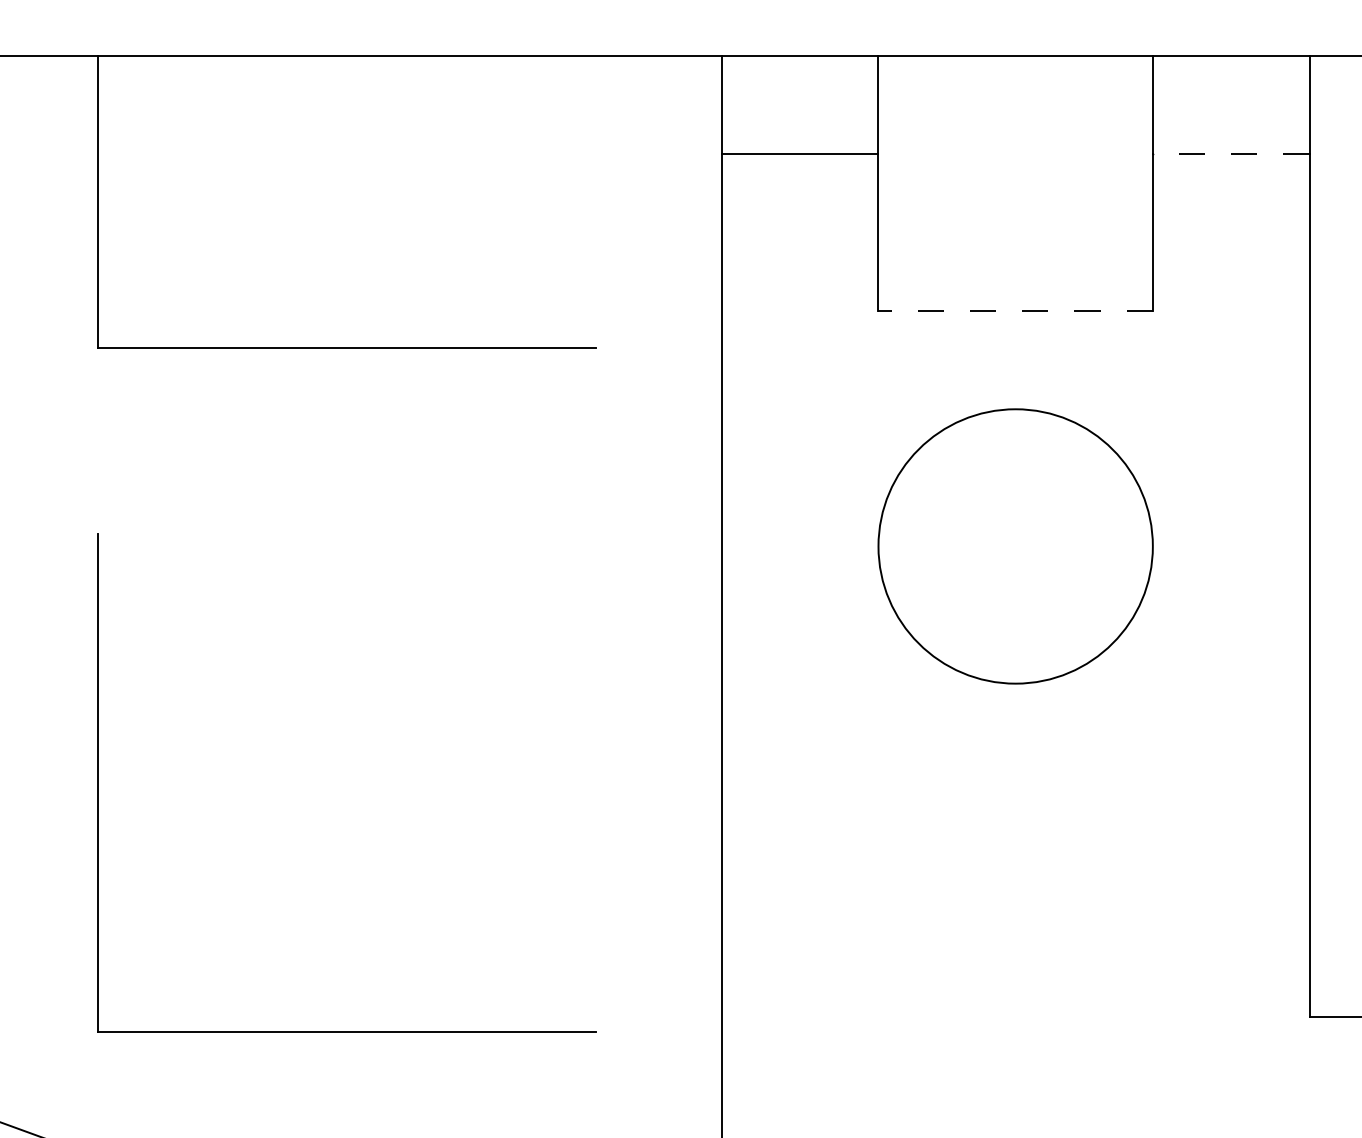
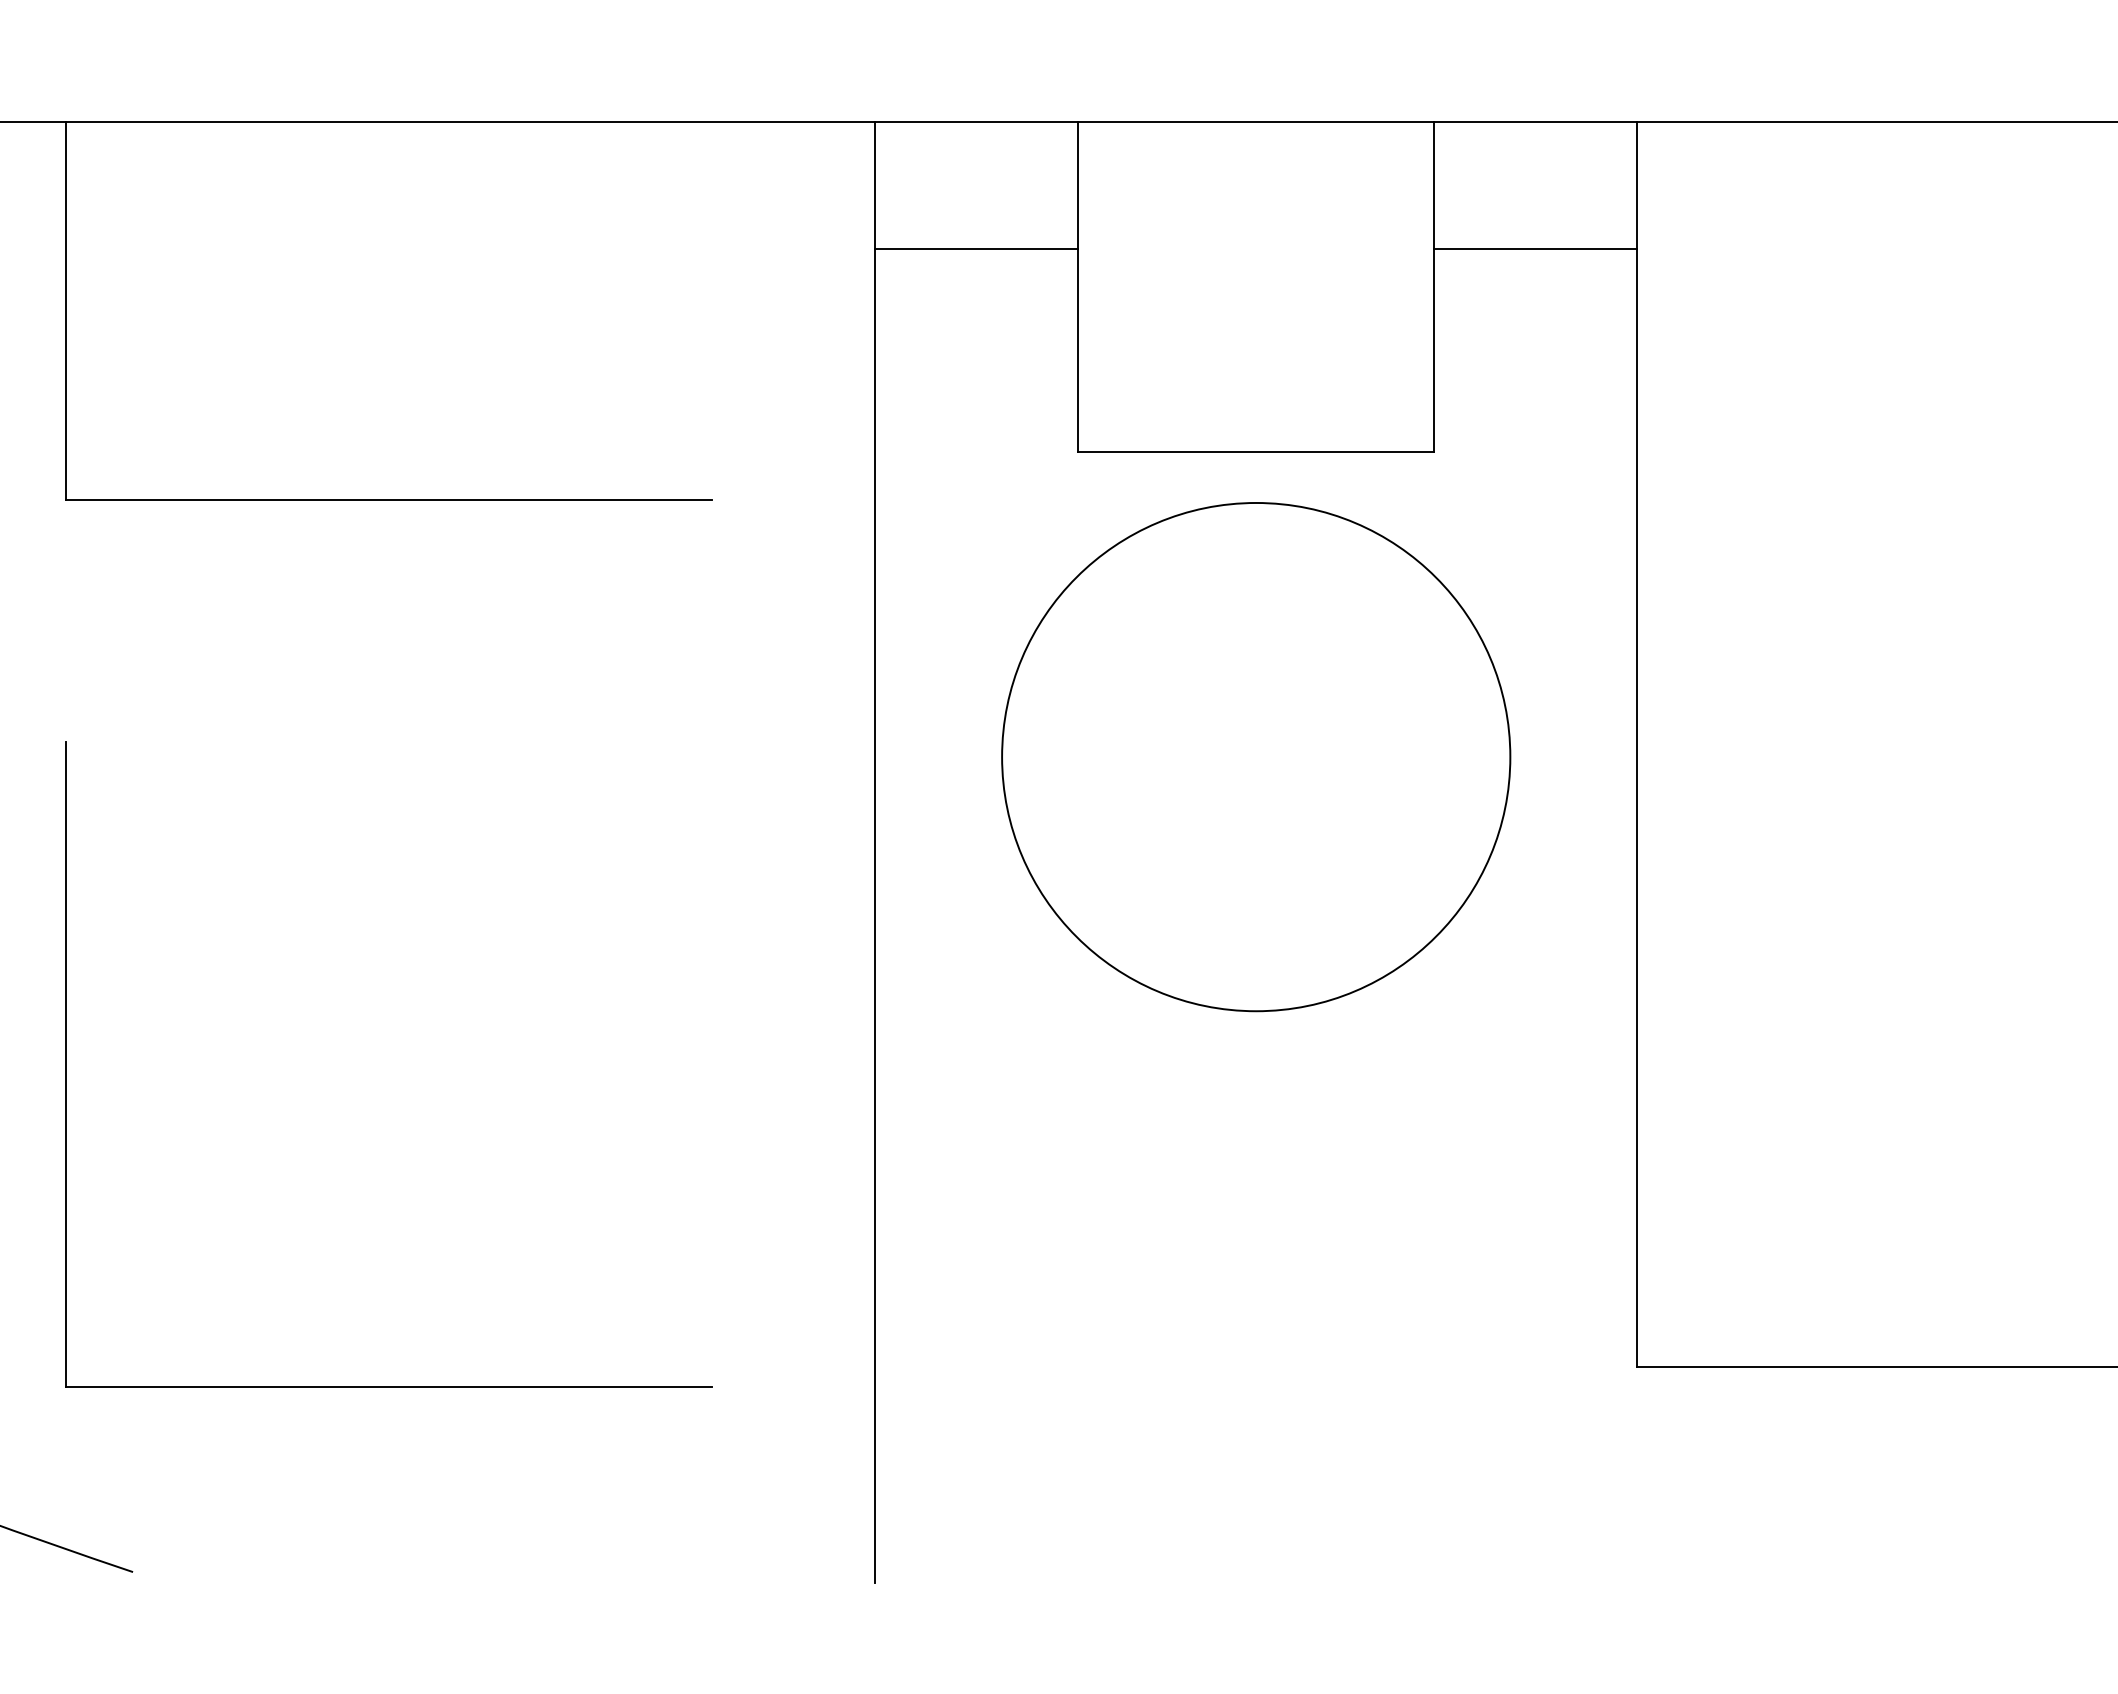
line: (1230, 154) -> (1535, 248), dashed -> solid
line: (1015, 311) -> (1256, 452), dashed -> solid
circle: (1015, 546) -> (1256, 757), size x1.43

